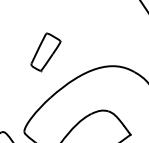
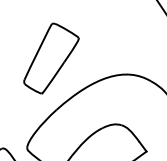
part: (45, 52) -> (50, 59), size x1.67

